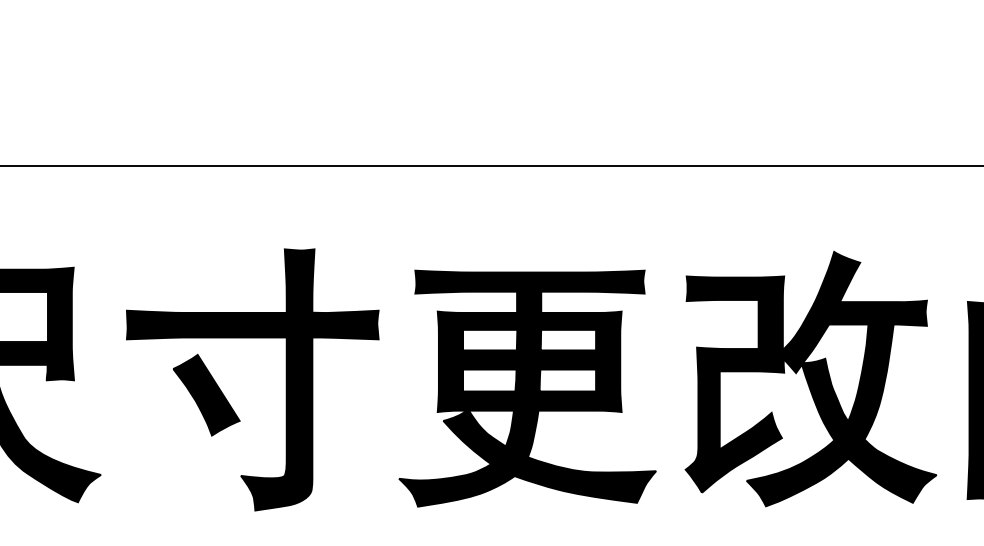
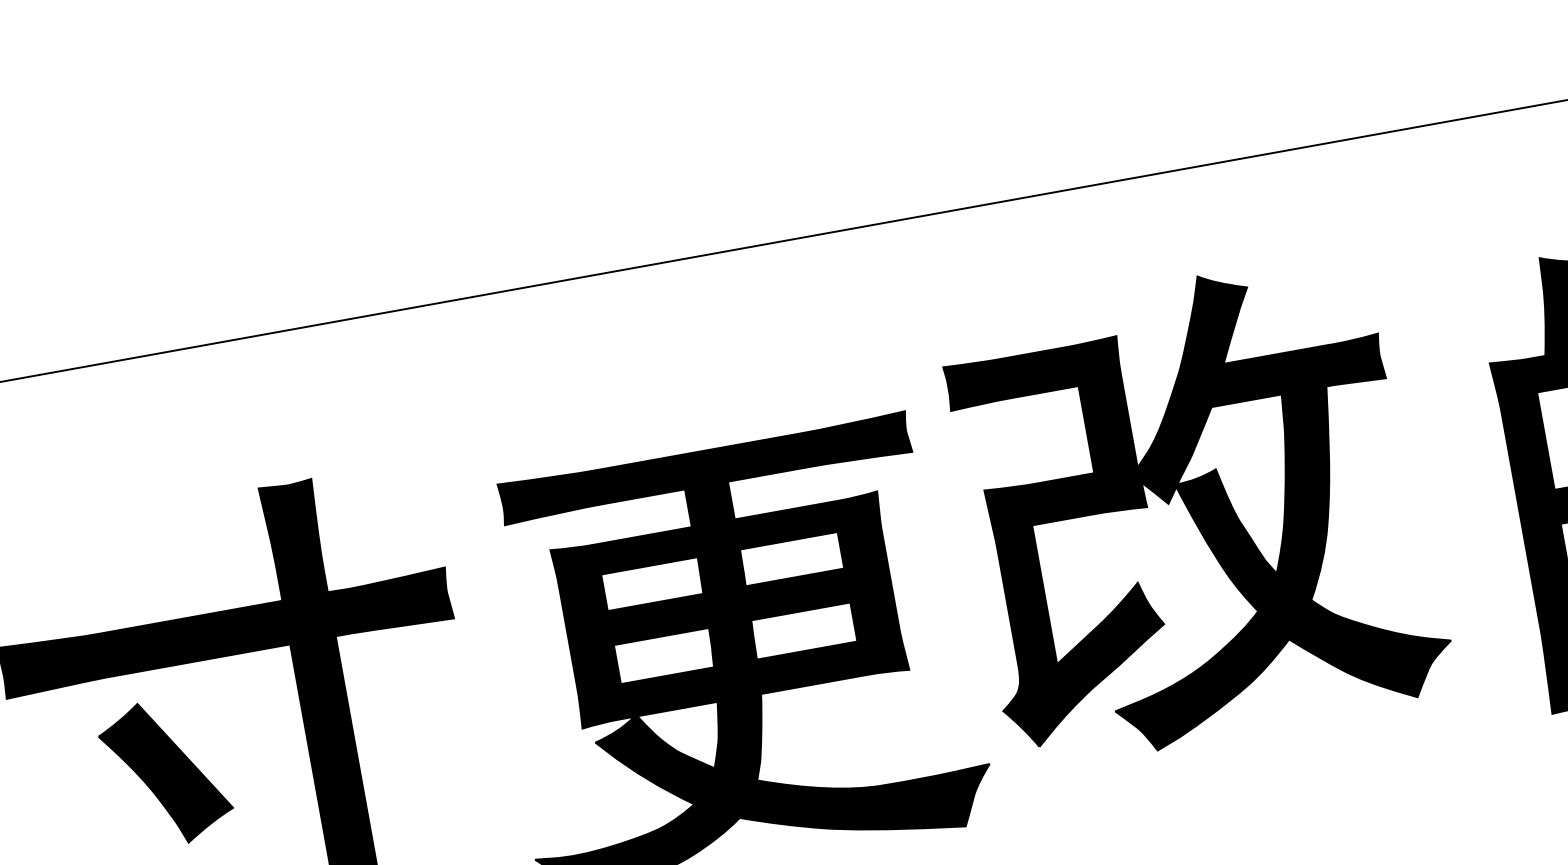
part: (810, 378) -> (1195, 509), moved

